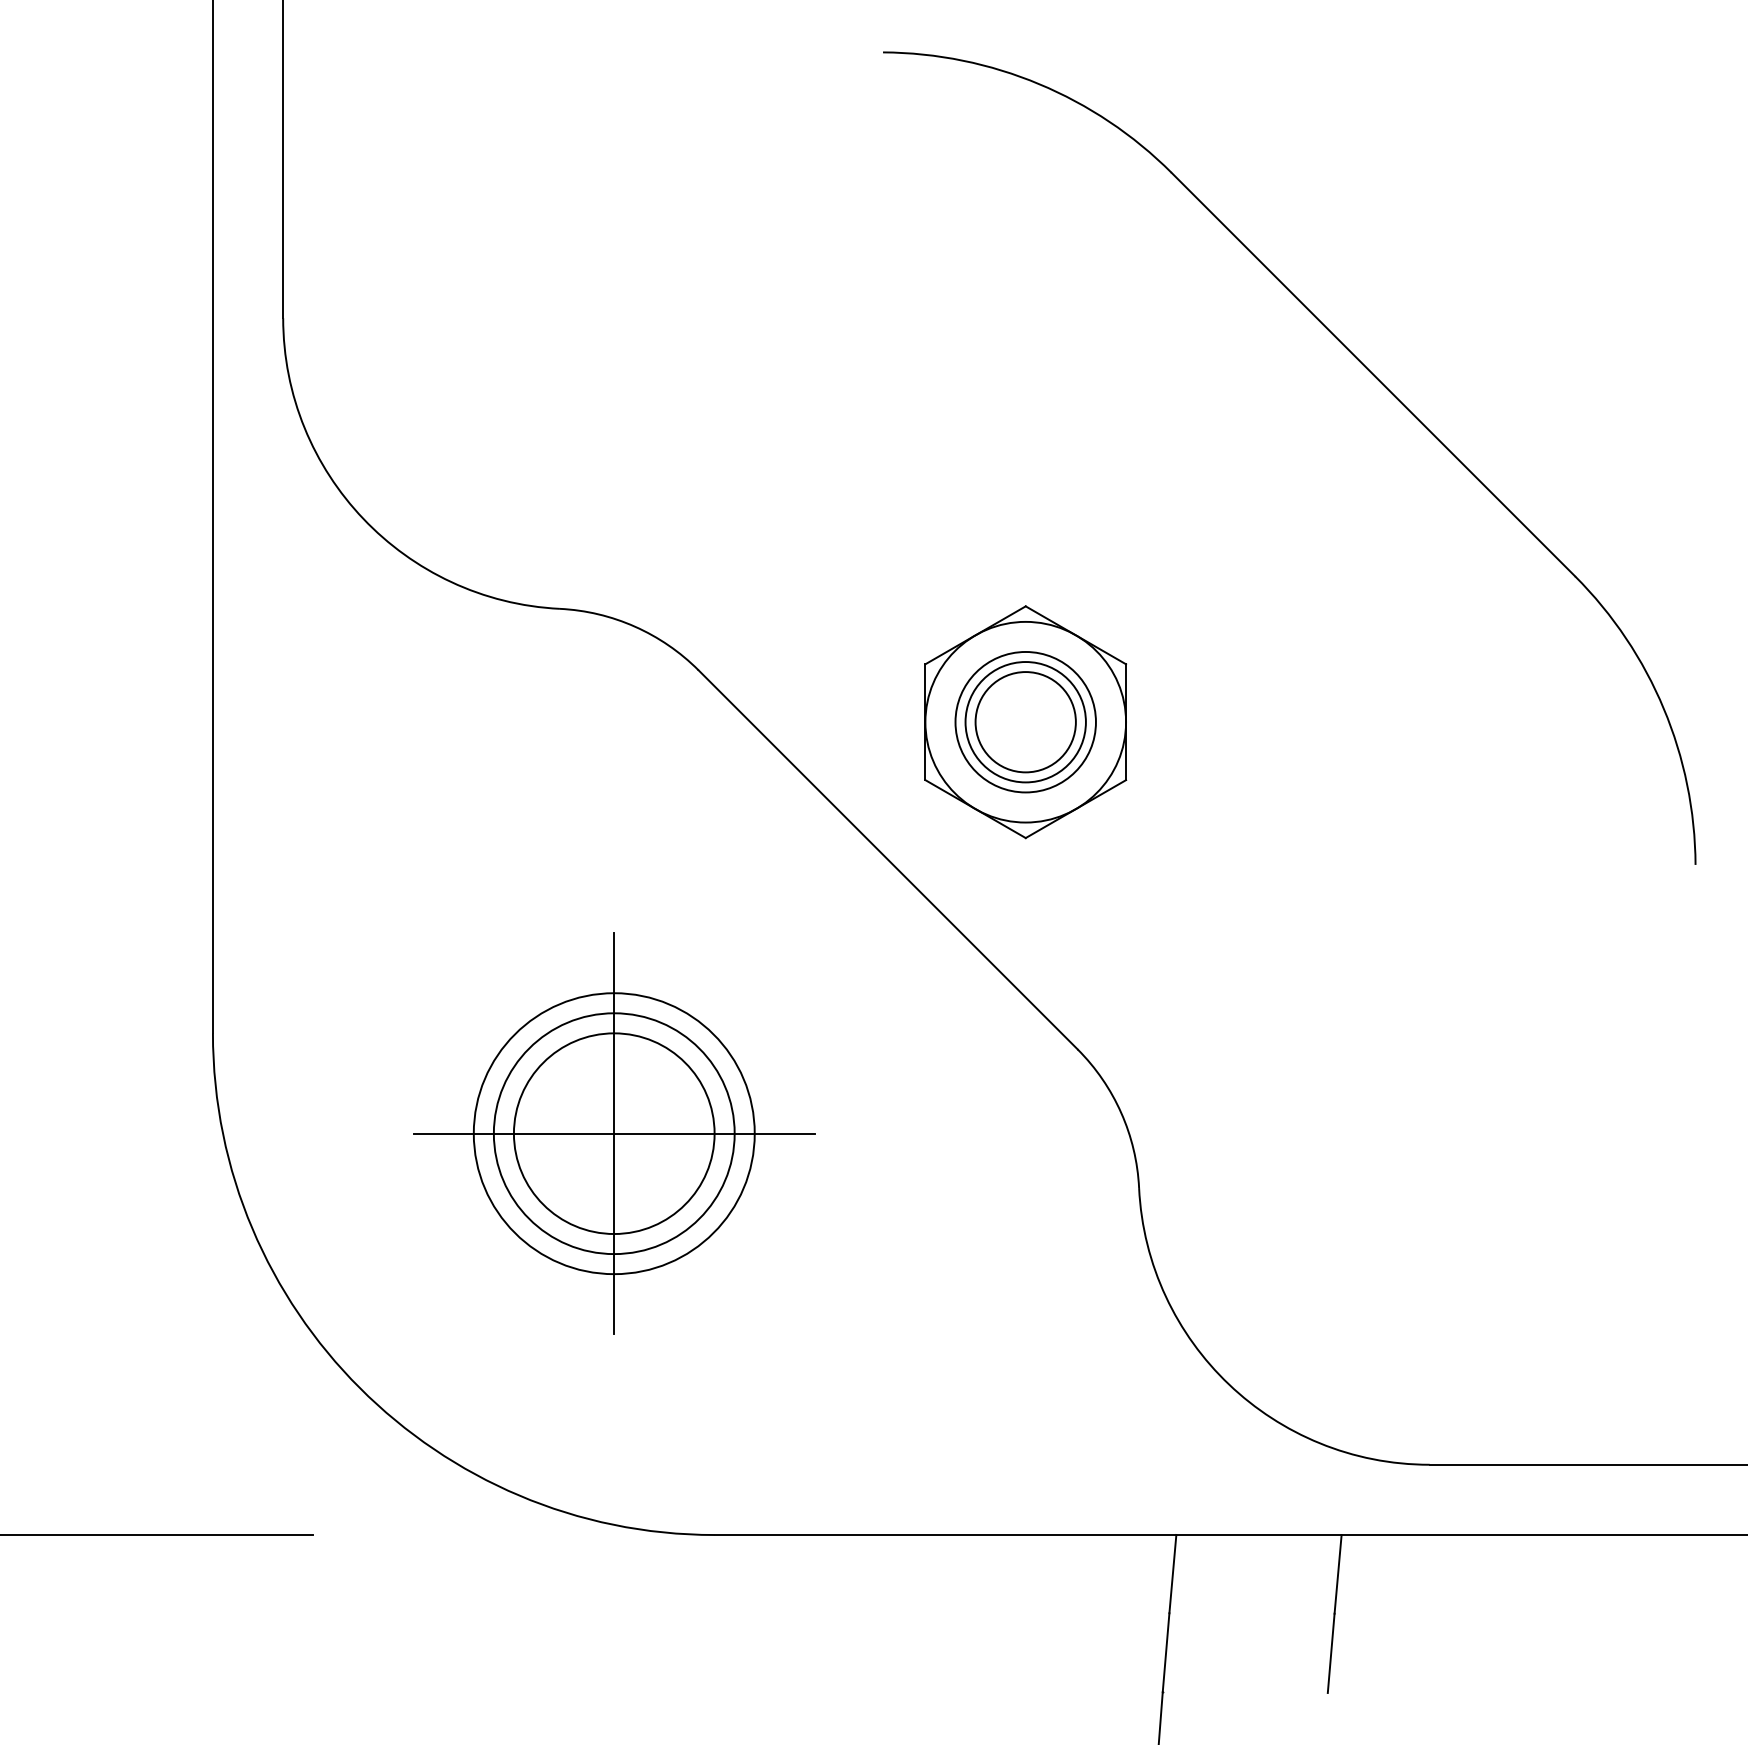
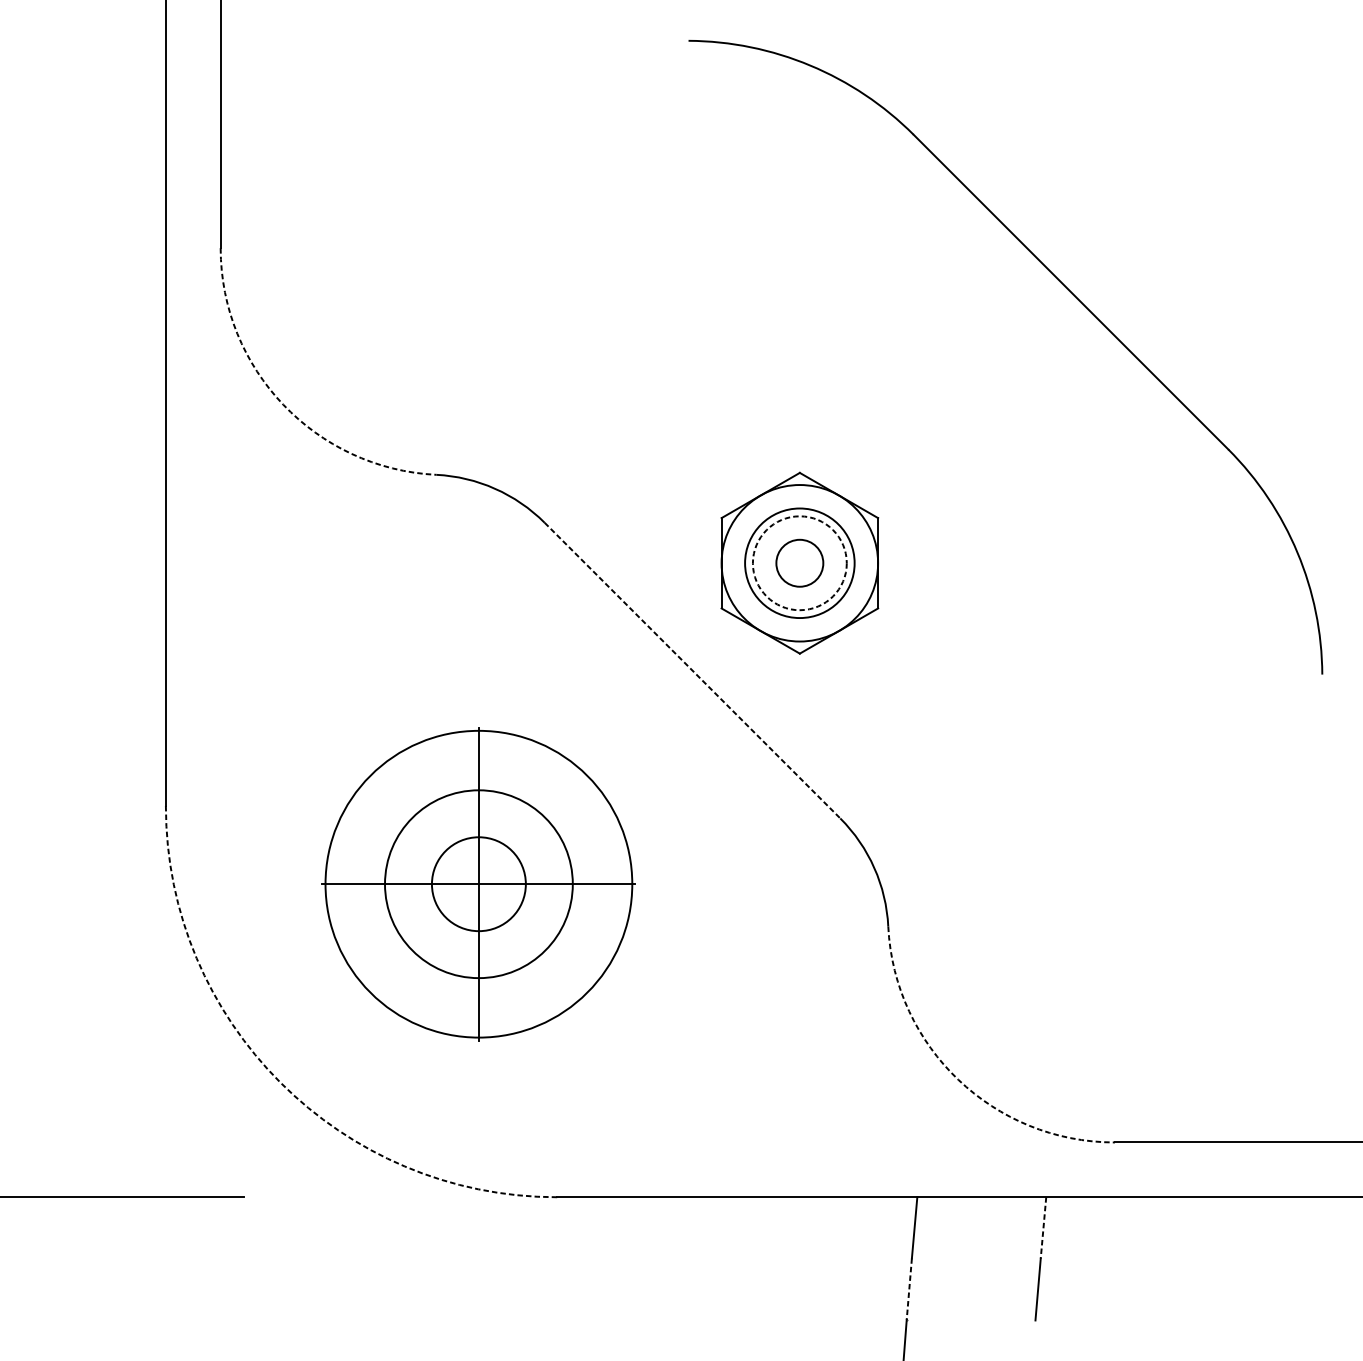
arc: (363, 518) -> (283, 404), solid -> dashed
circle: (1025, 722) -> (799, 563), size x0.6
circle: (1025, 722) -> (799, 563), solid -> dashed
line: (888, 860) -> (692, 671), solid -> dashed
circle: (613, 1133) -> (478, 884), size x0.6
circle: (613, 1133) -> (478, 884), size x1.4
arc: (1229, 1384) -> (958, 1079), solid -> dashed
arc: (359, 1388) -> (280, 1082), solid -> dashed
line: (1338, 1574) -> (1043, 1228), solid -> dashed
line: (1166, 1652) -> (909, 1288), solid -> dashed

